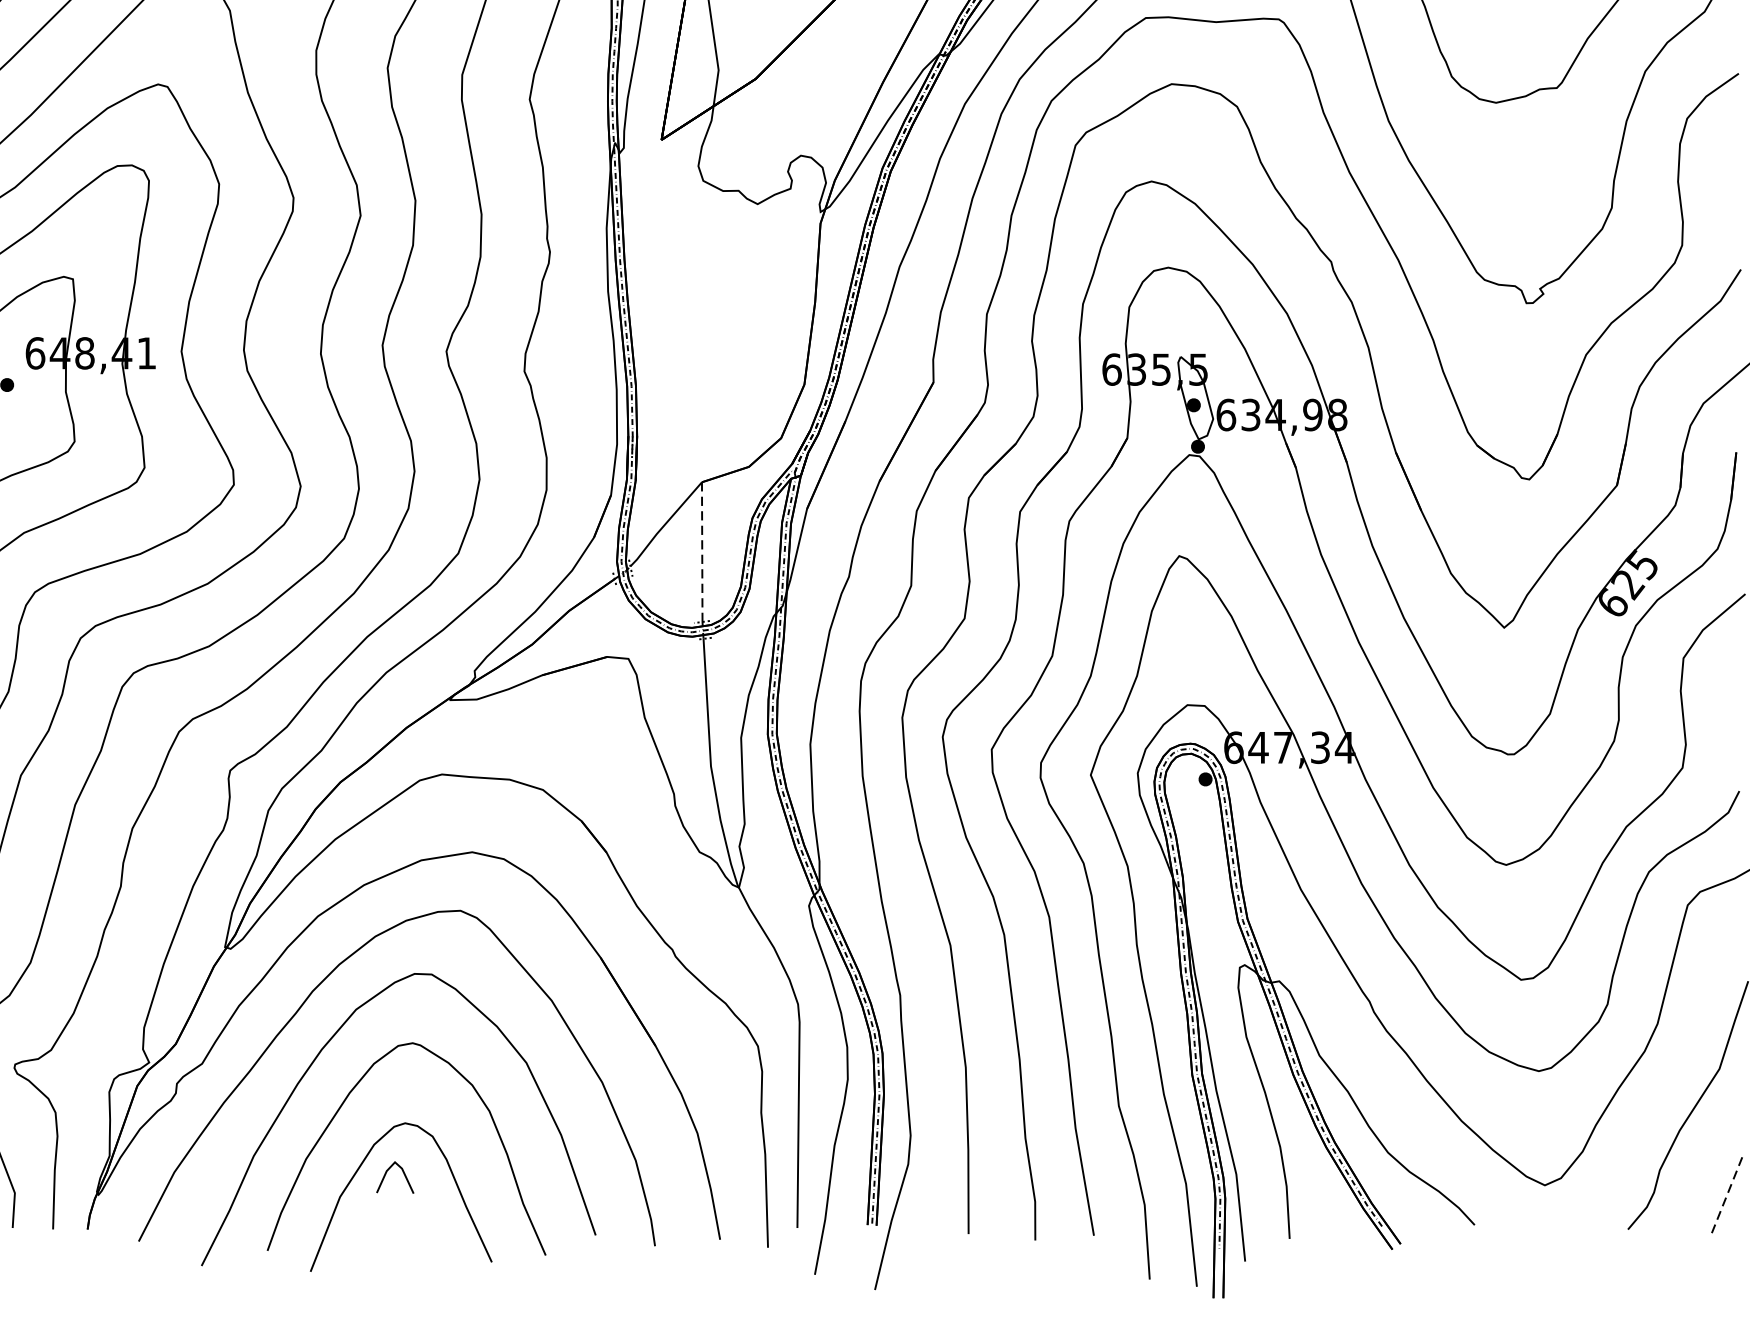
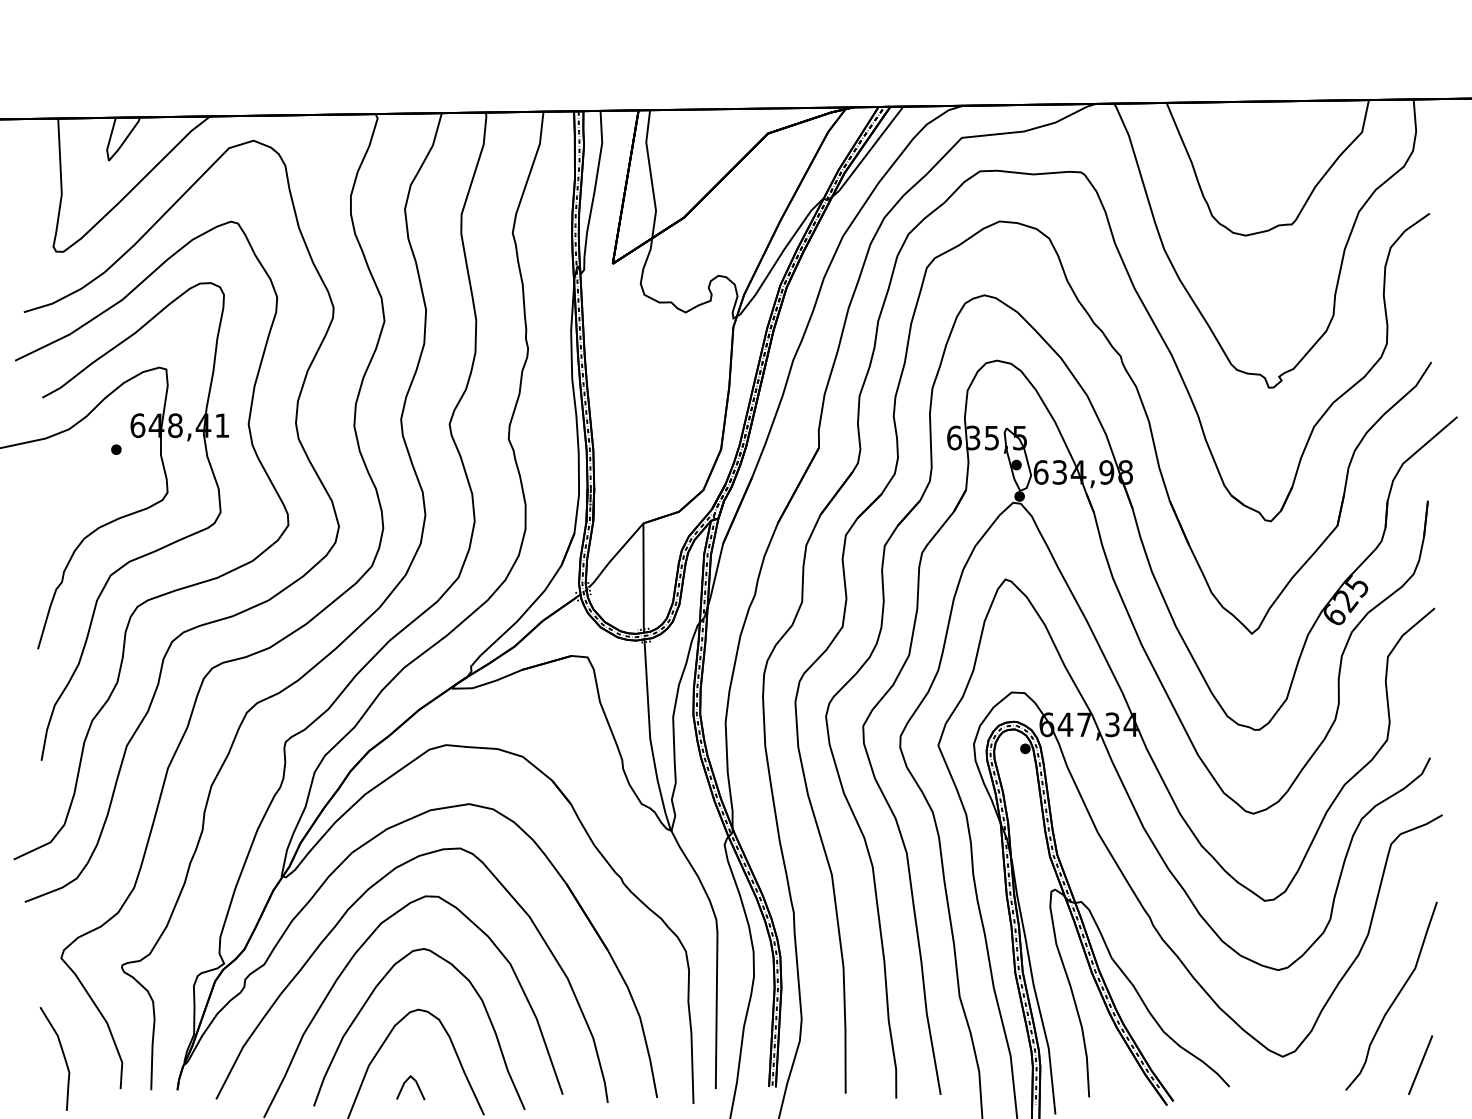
line: (702, 552) -> (643, 576), dashed -> solid
line: (386, 1174) -> (404, 1085), moved
line: (1726, 1196) -> (1420, 1065), dashed -> solid

